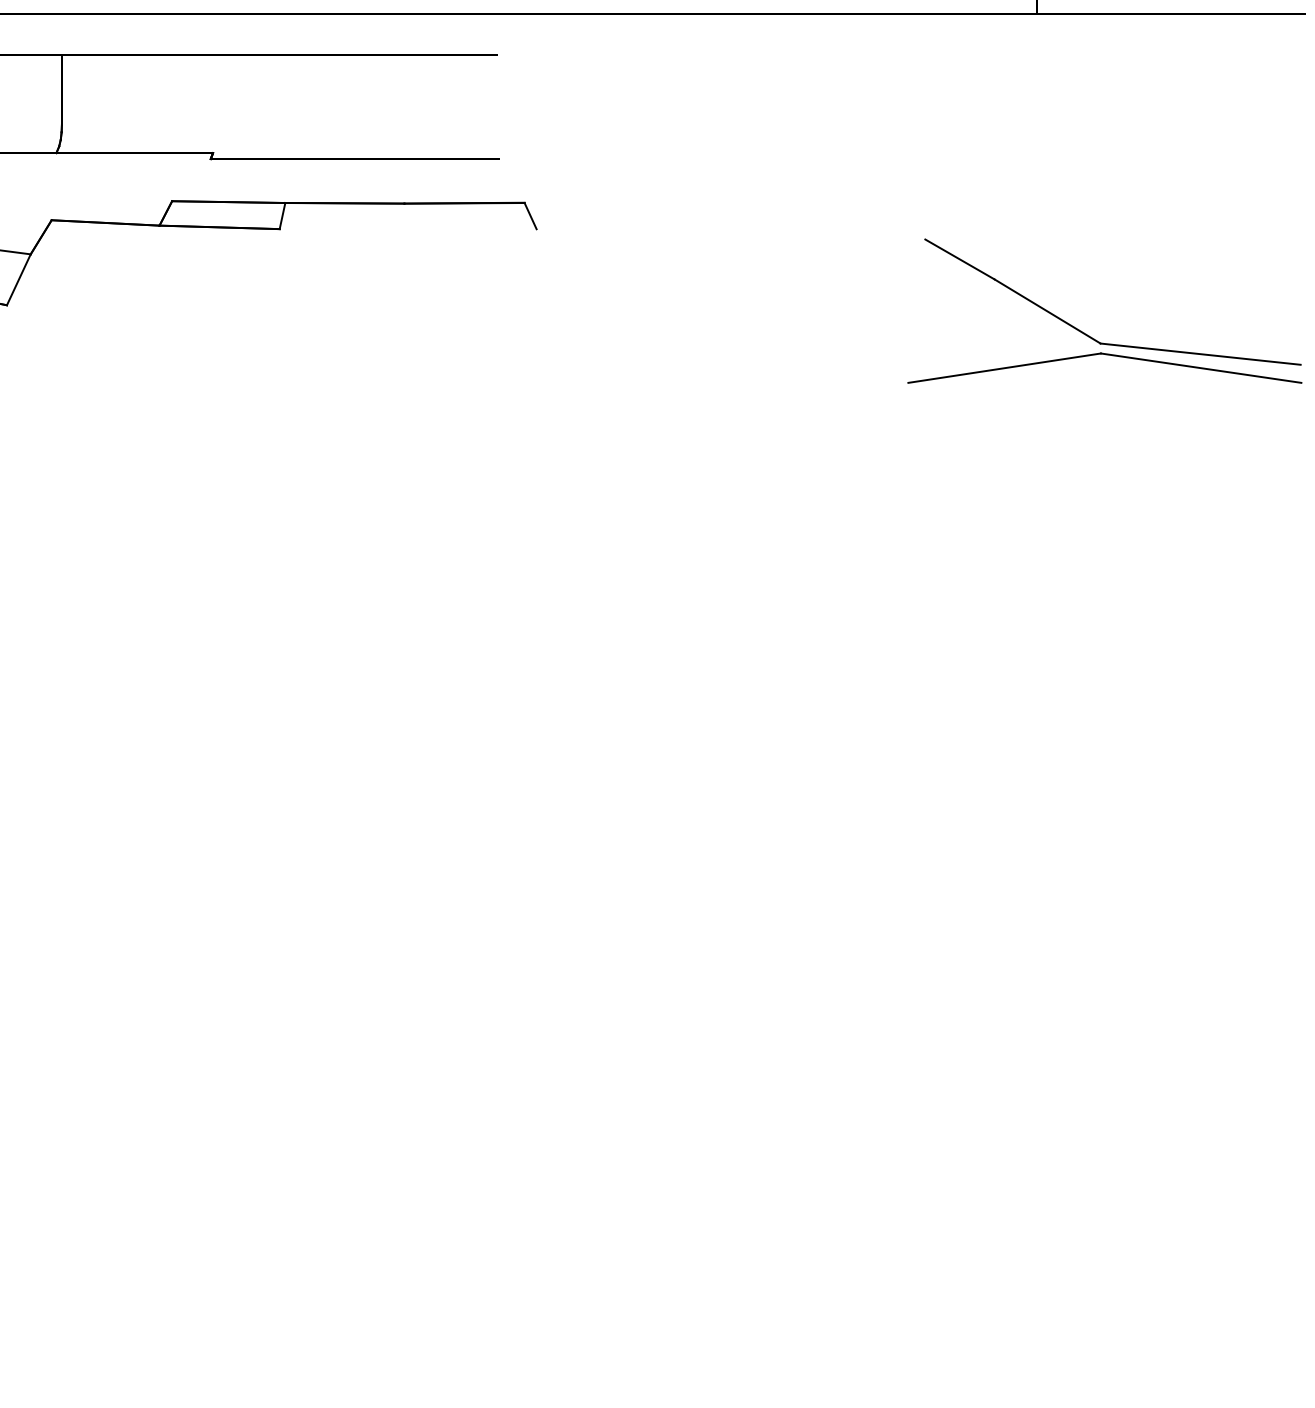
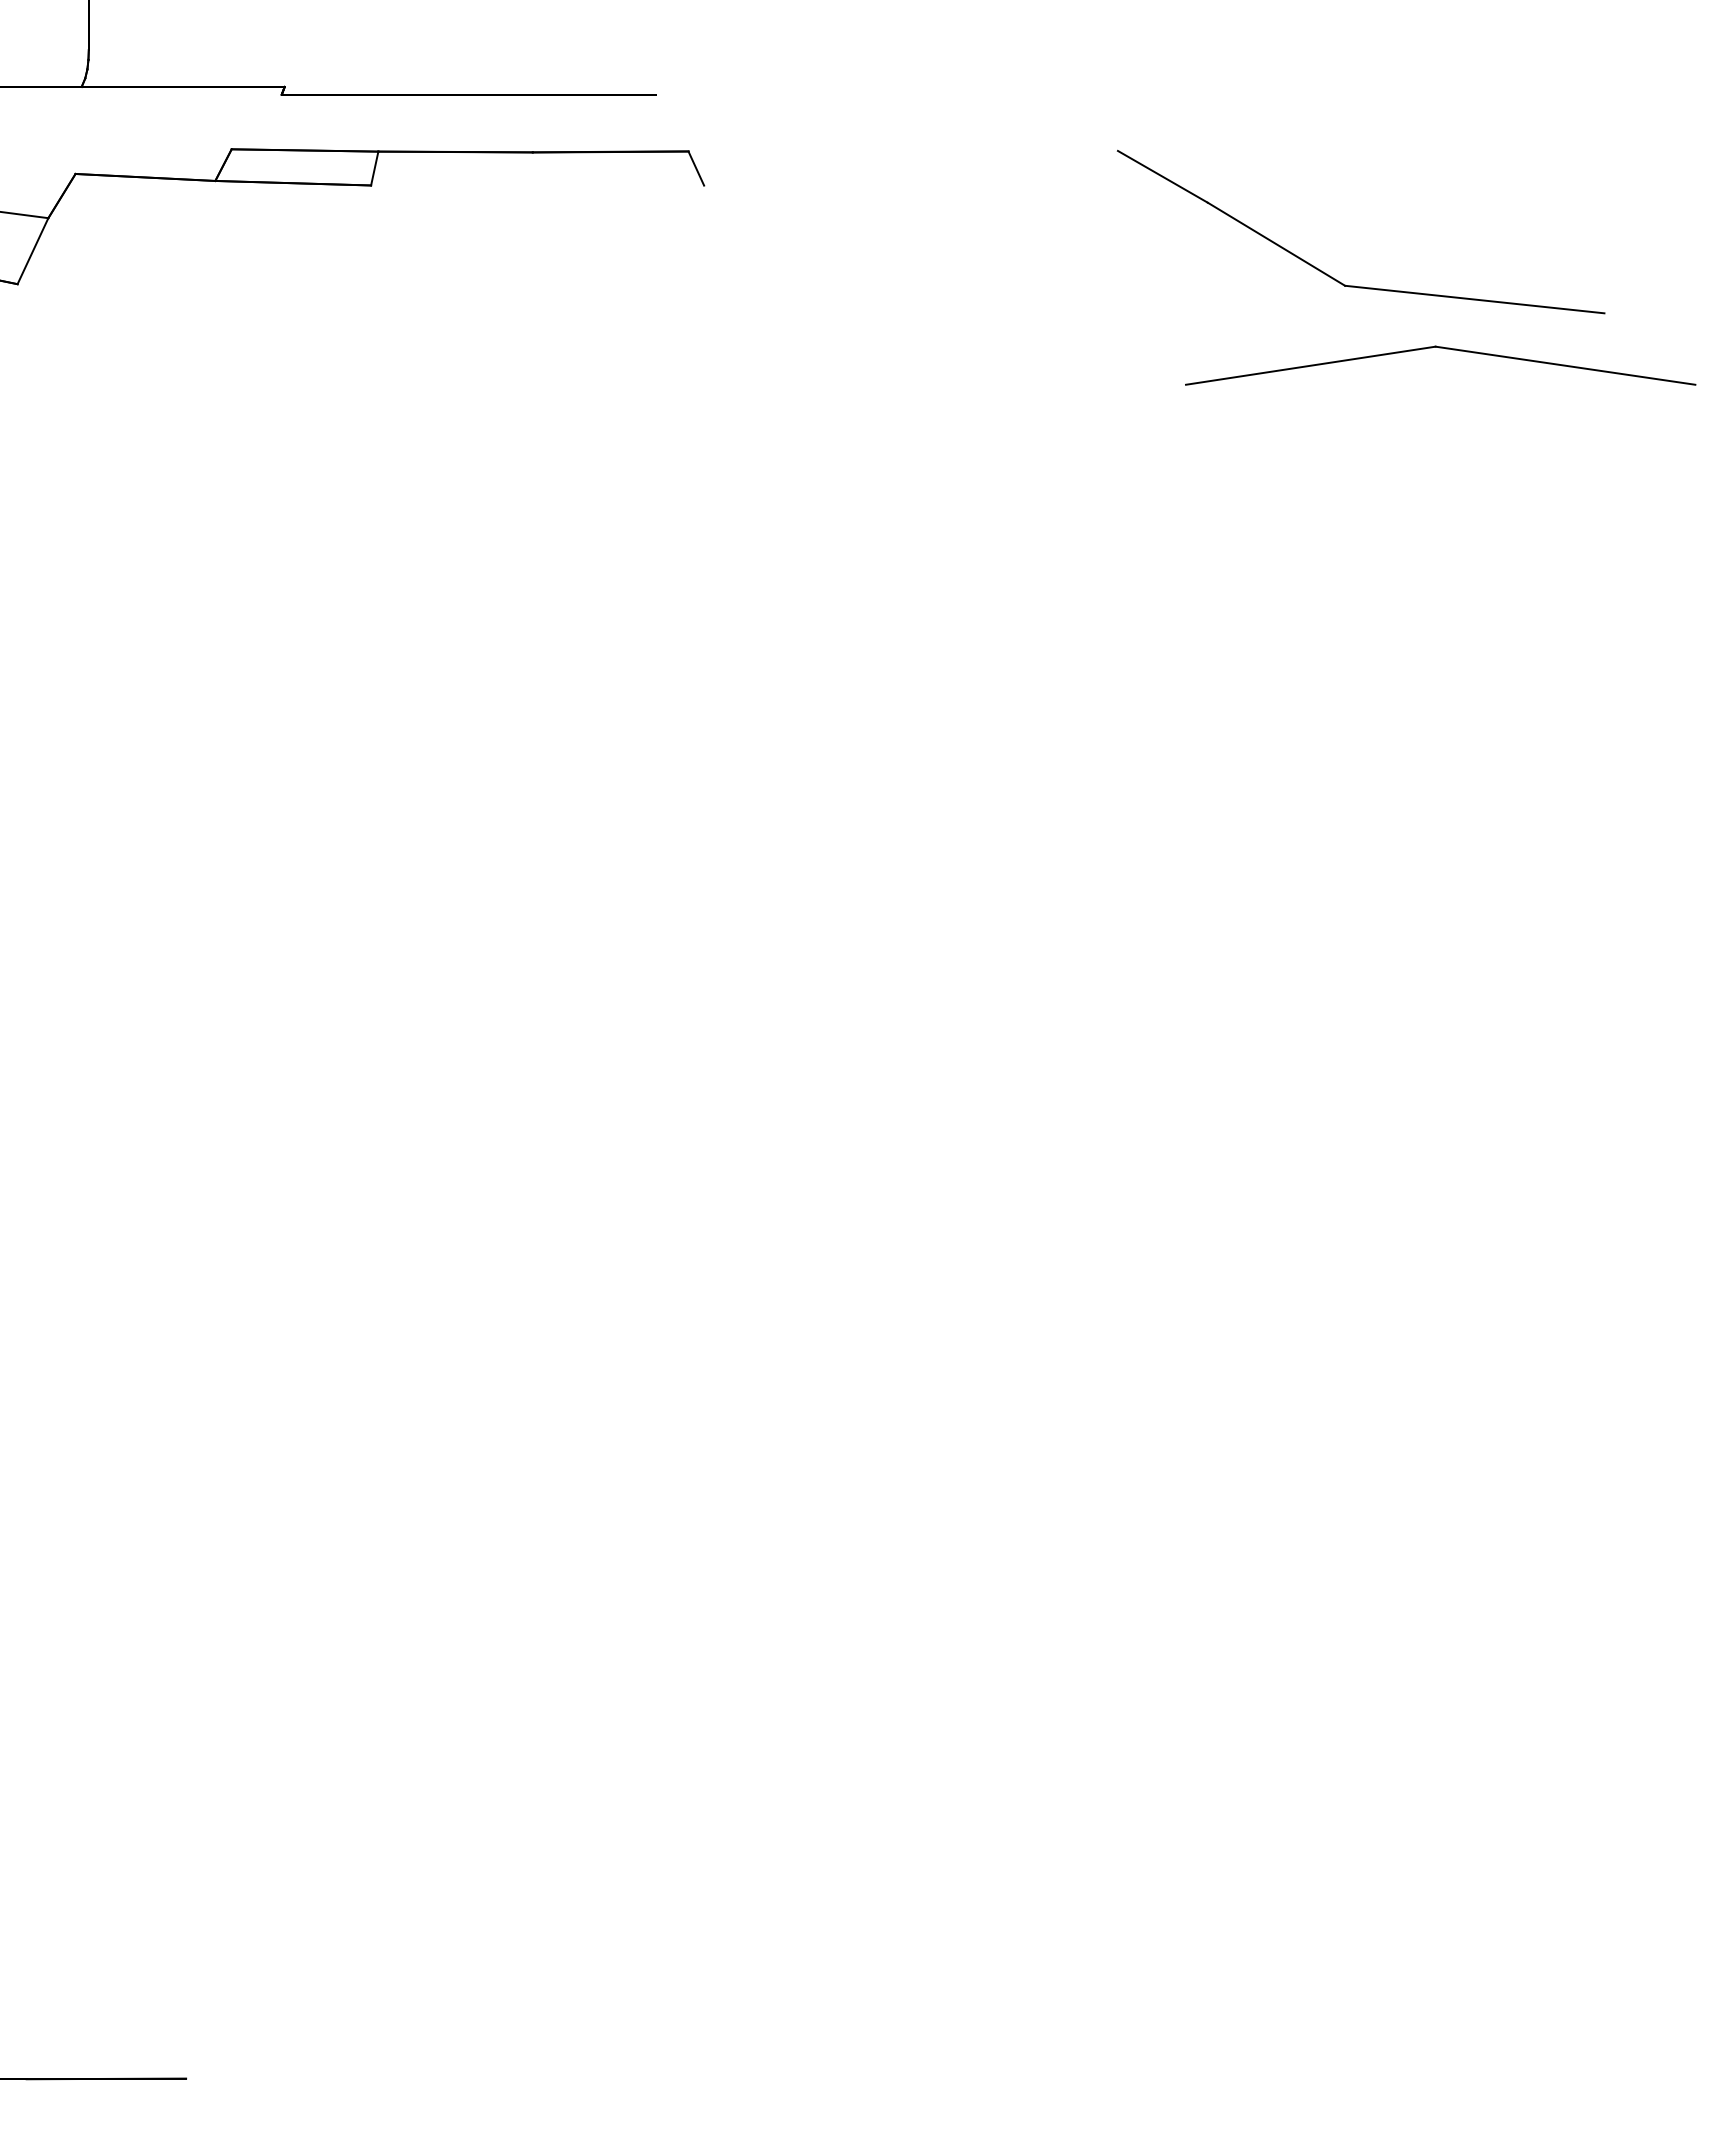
part: (1093, 337) -> (1335, 278), moved

